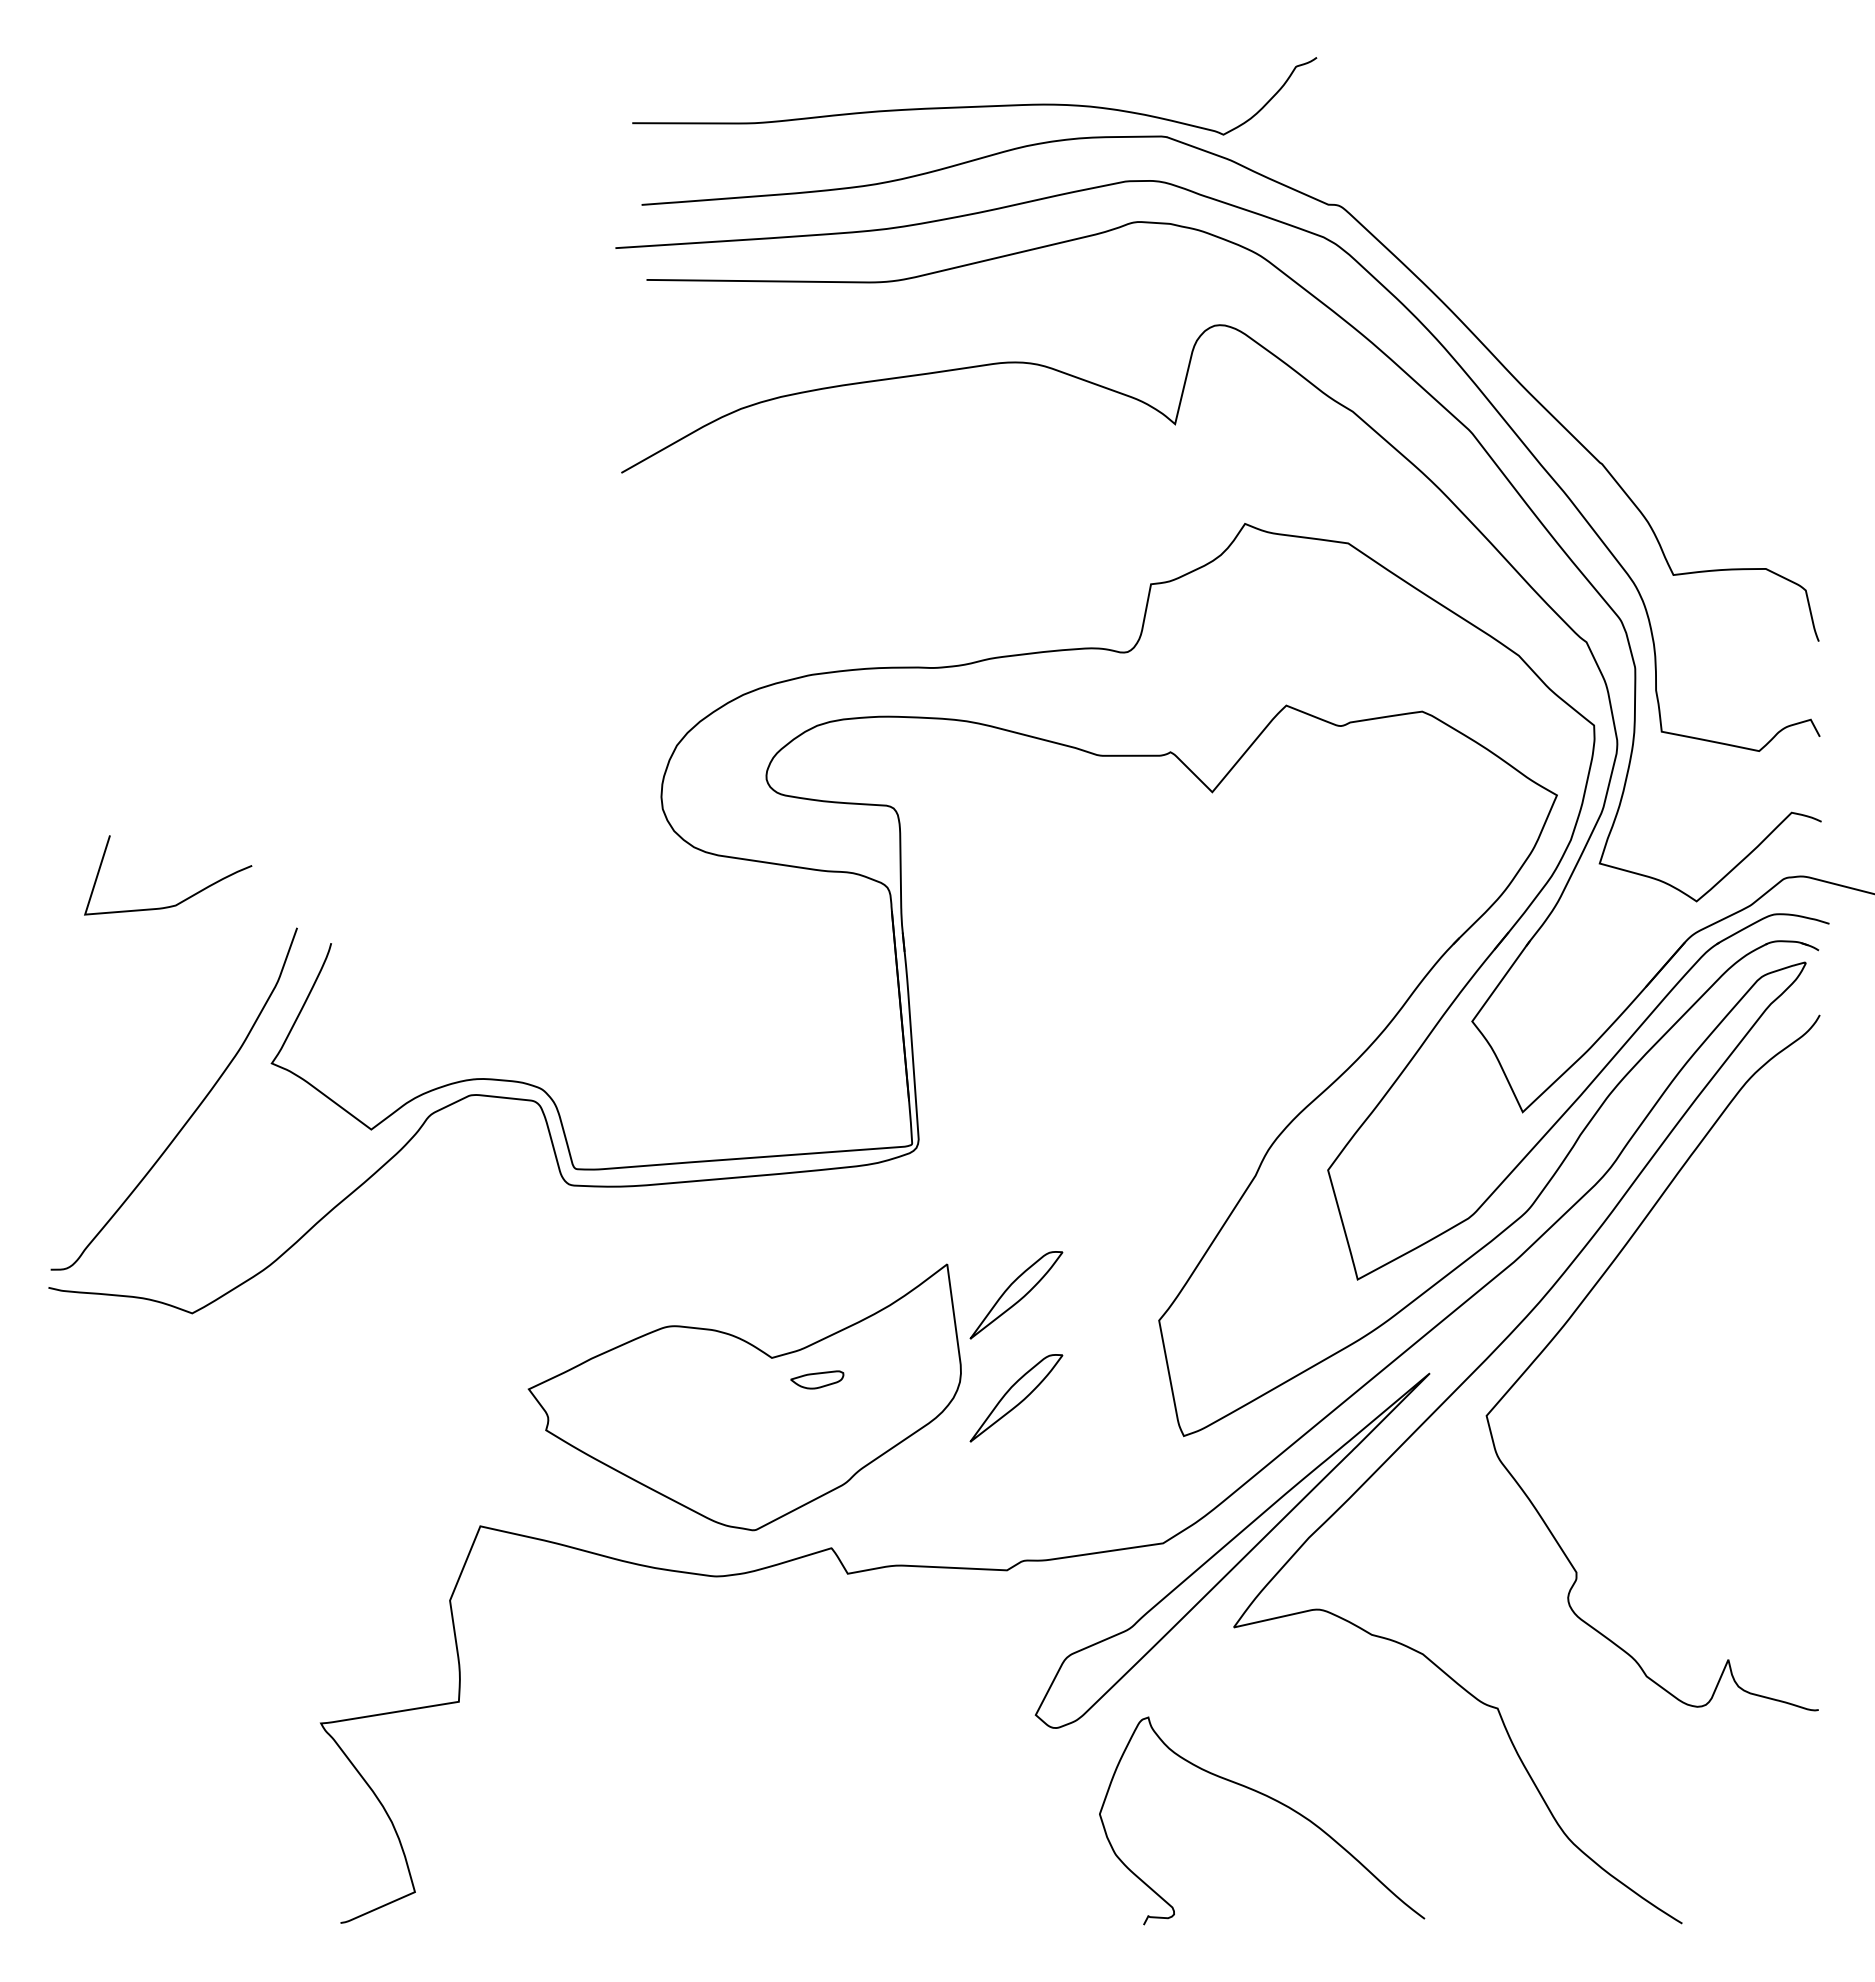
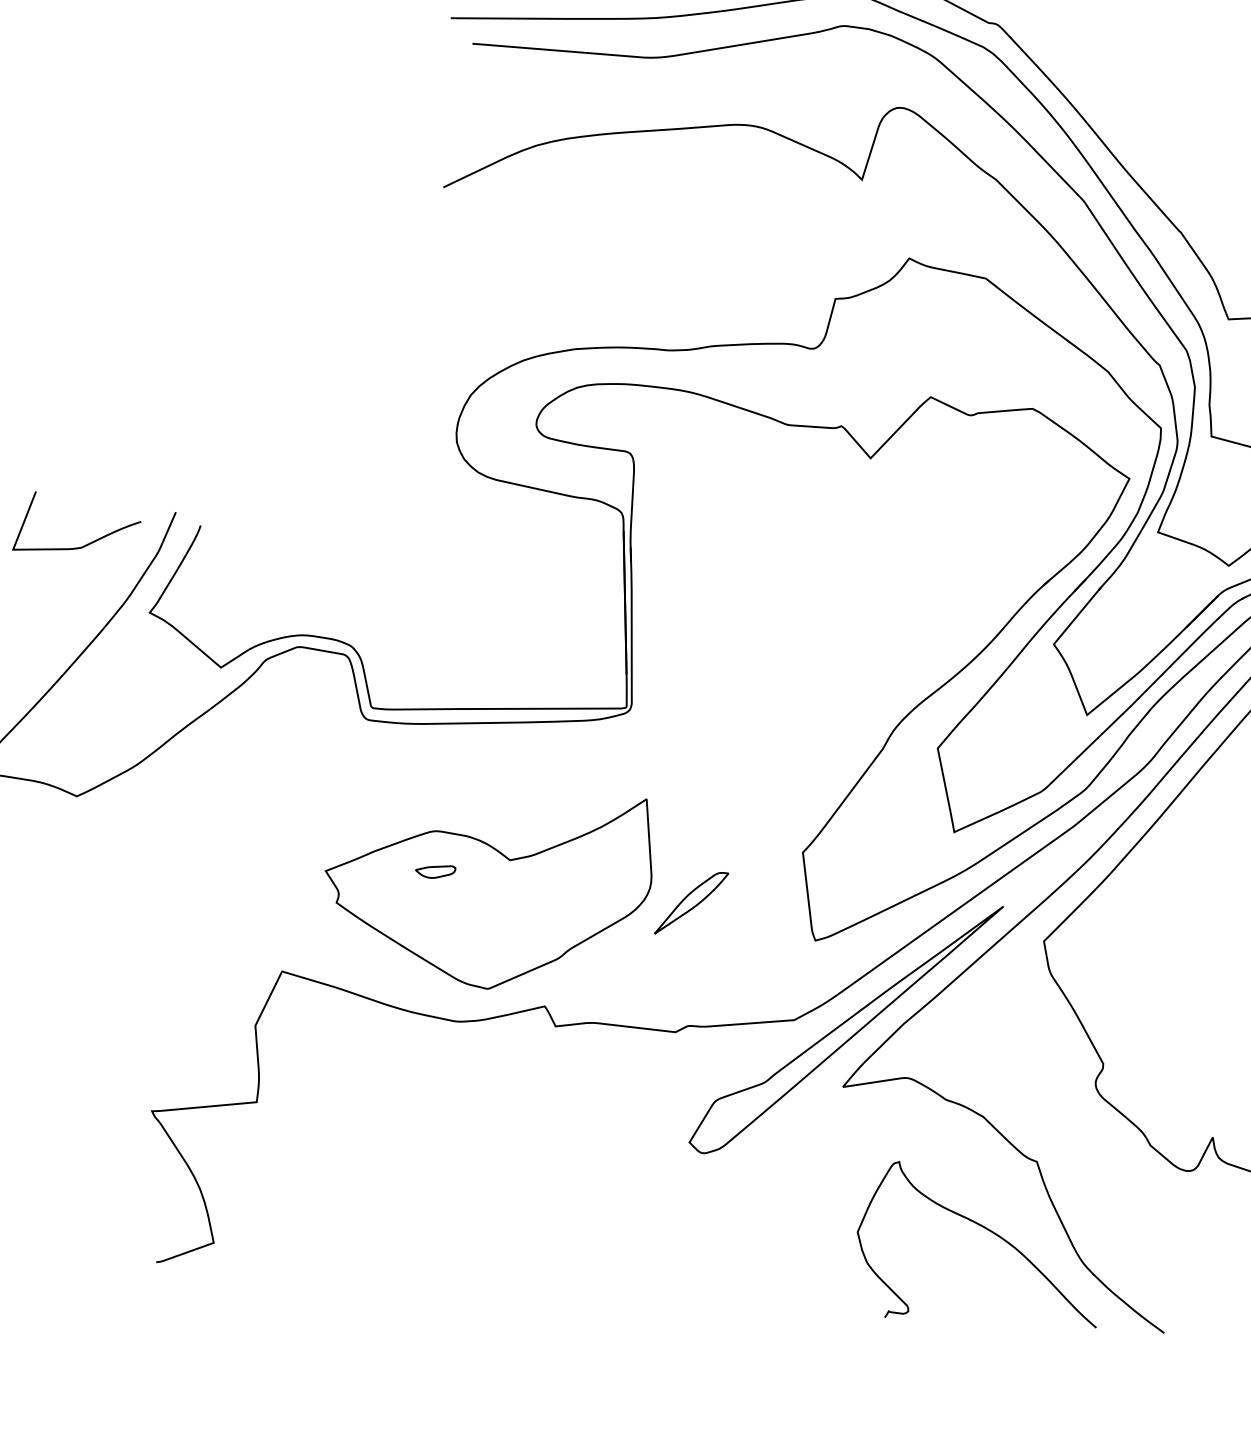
curve: (185, 898) -> (89, 542), moved
part: (1016, 1295) -> (697, 826), removed
part: (817, 1379) -> (435, 871), moved
curve: (1273, 1800) -> (988, 1230), moved

